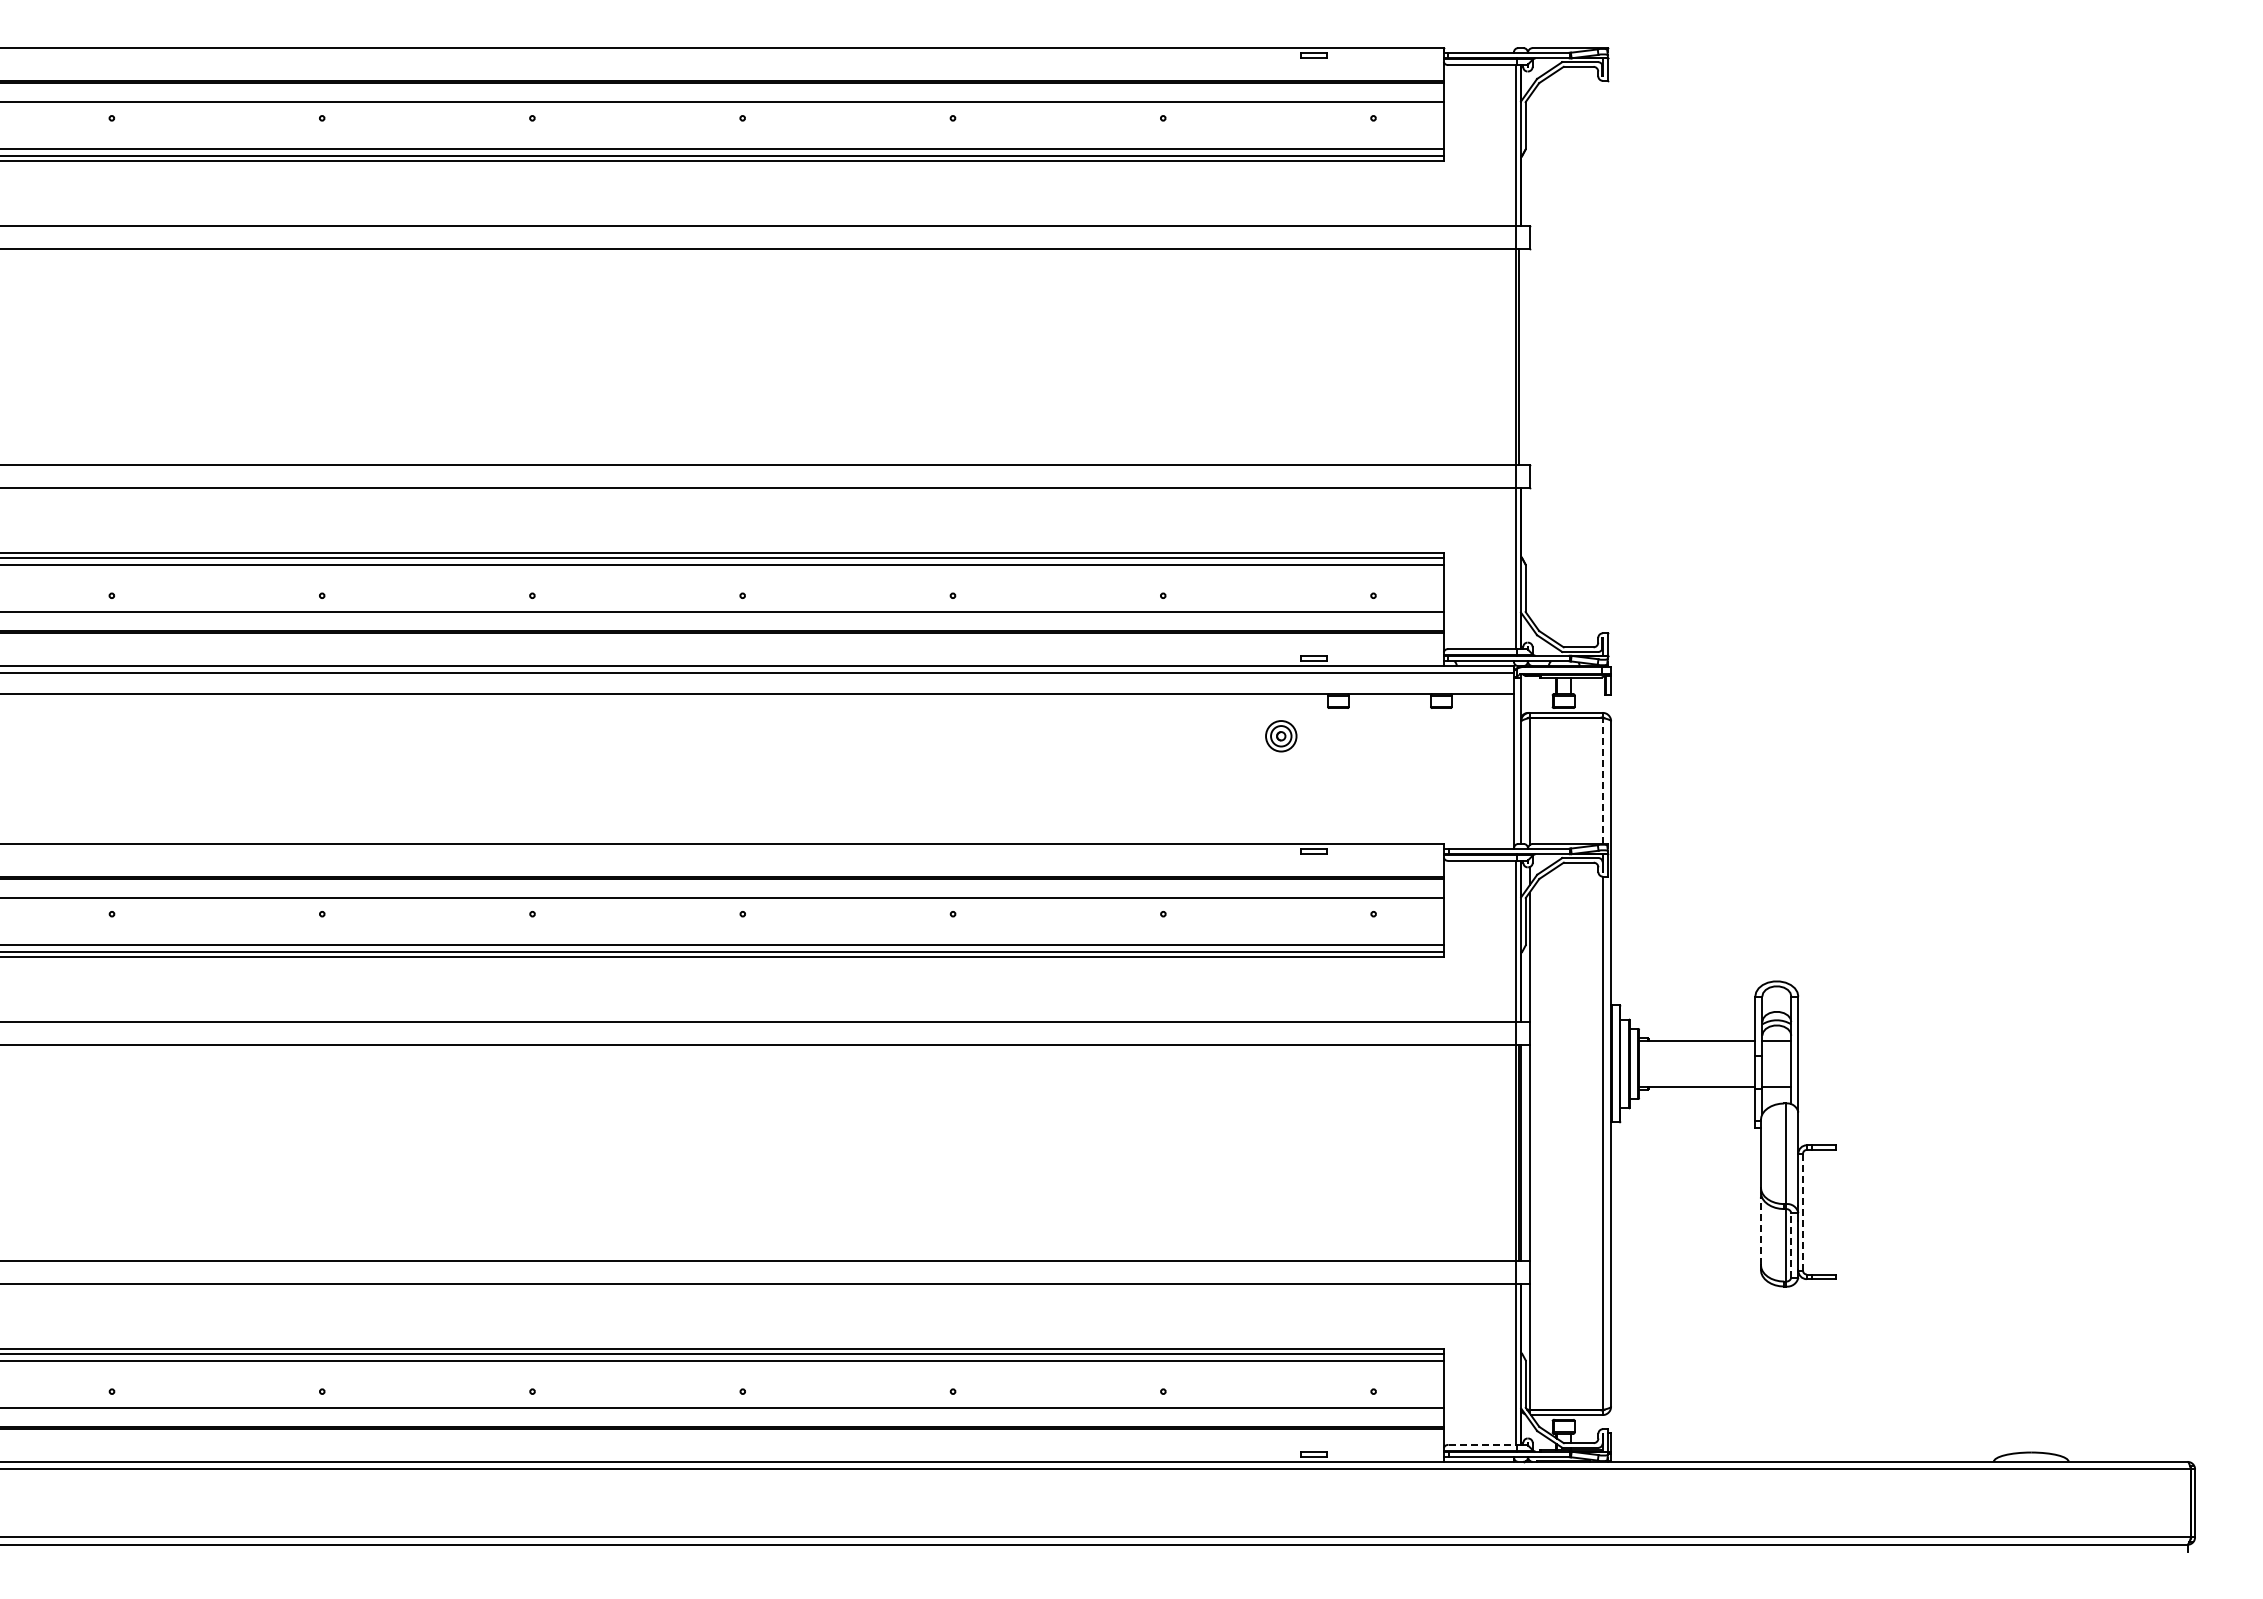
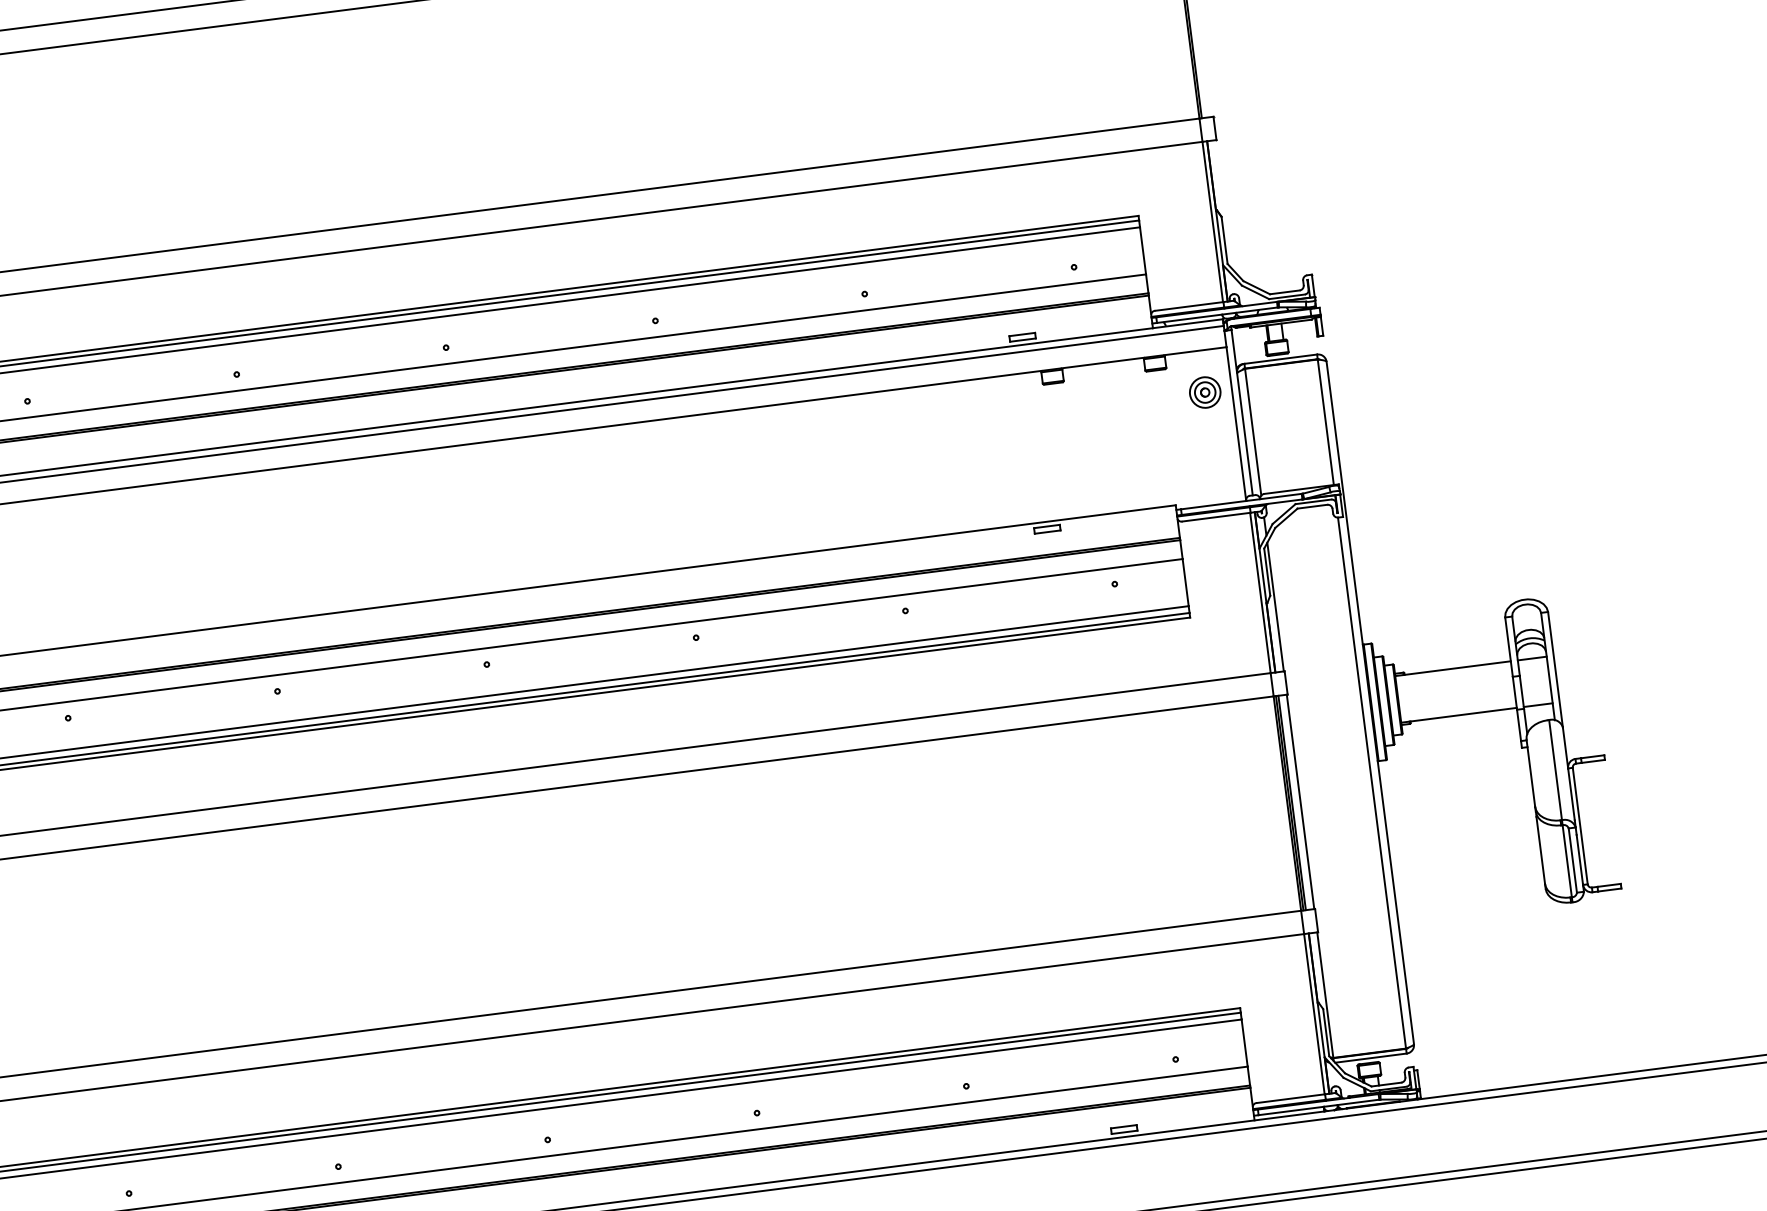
part: (1281, 736) -> (1205, 392), moved
line: (1602, 780) -> (1325, 421), dashed -> solid
line: (1803, 1212) -> (1580, 826), dashed -> solid
line: (1760, 1231) -> (1540, 850), dashed -> solid
line: (1791, 1244) -> (1572, 859), dashed -> solid
line: (1483, 1445) -> (1291, 1099), dashed -> solid

